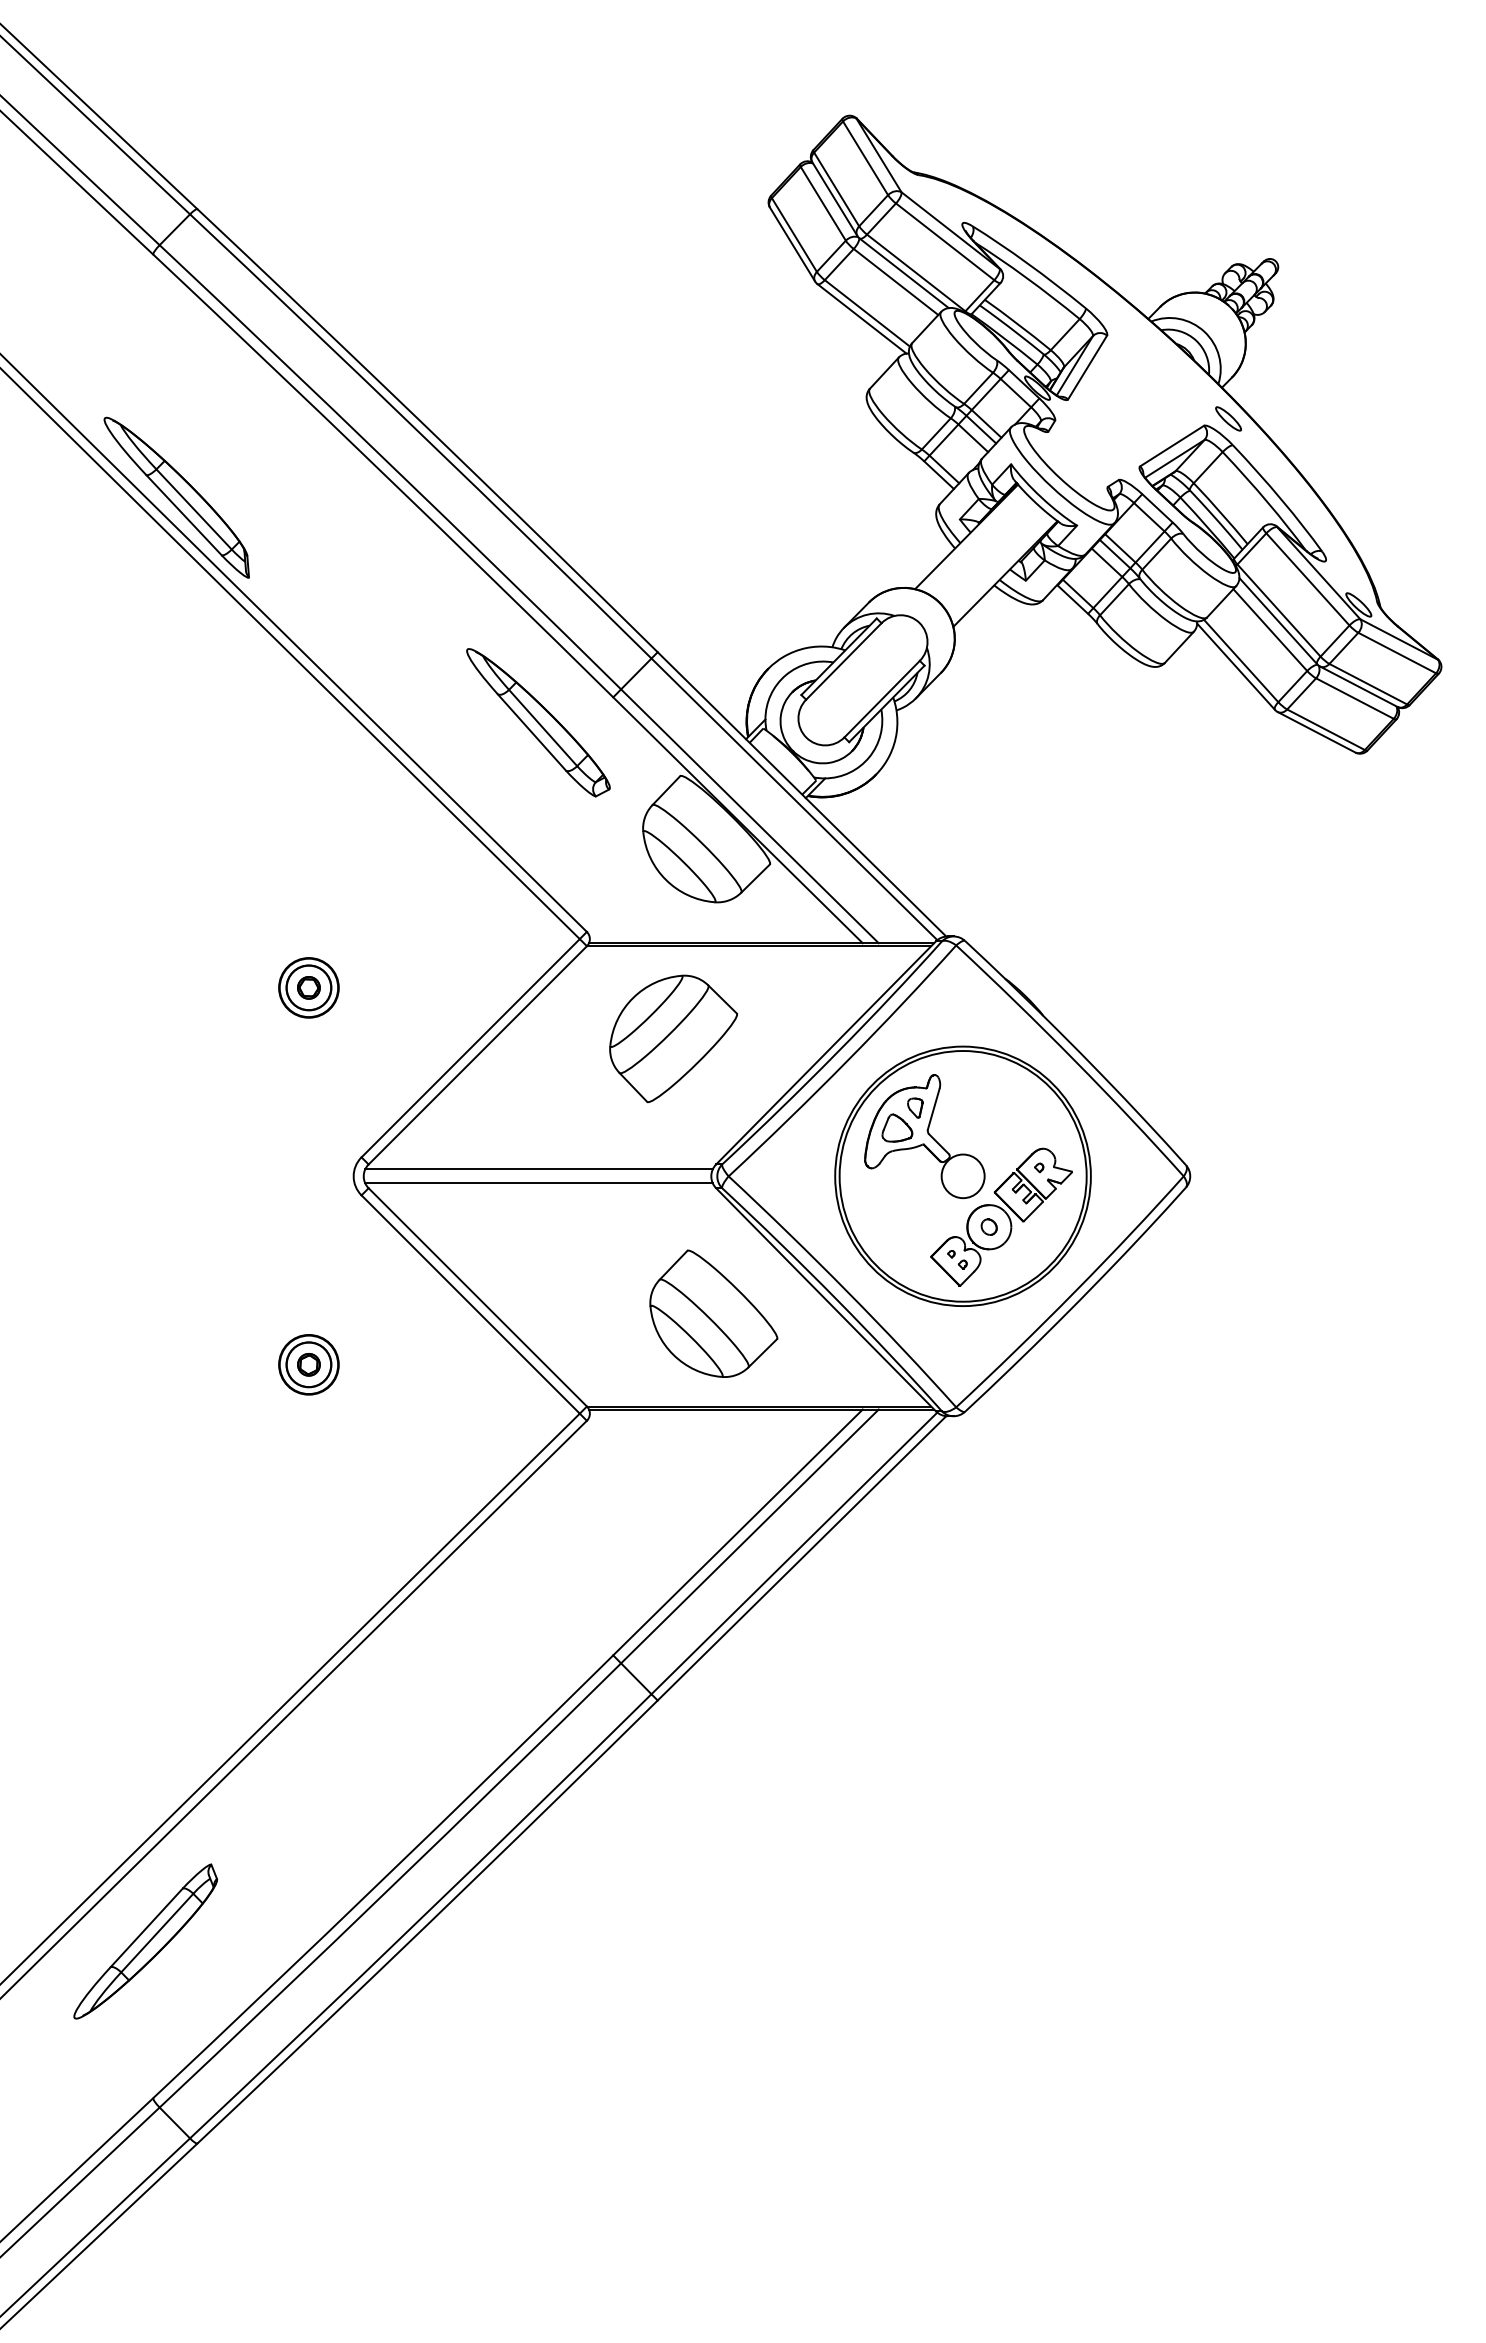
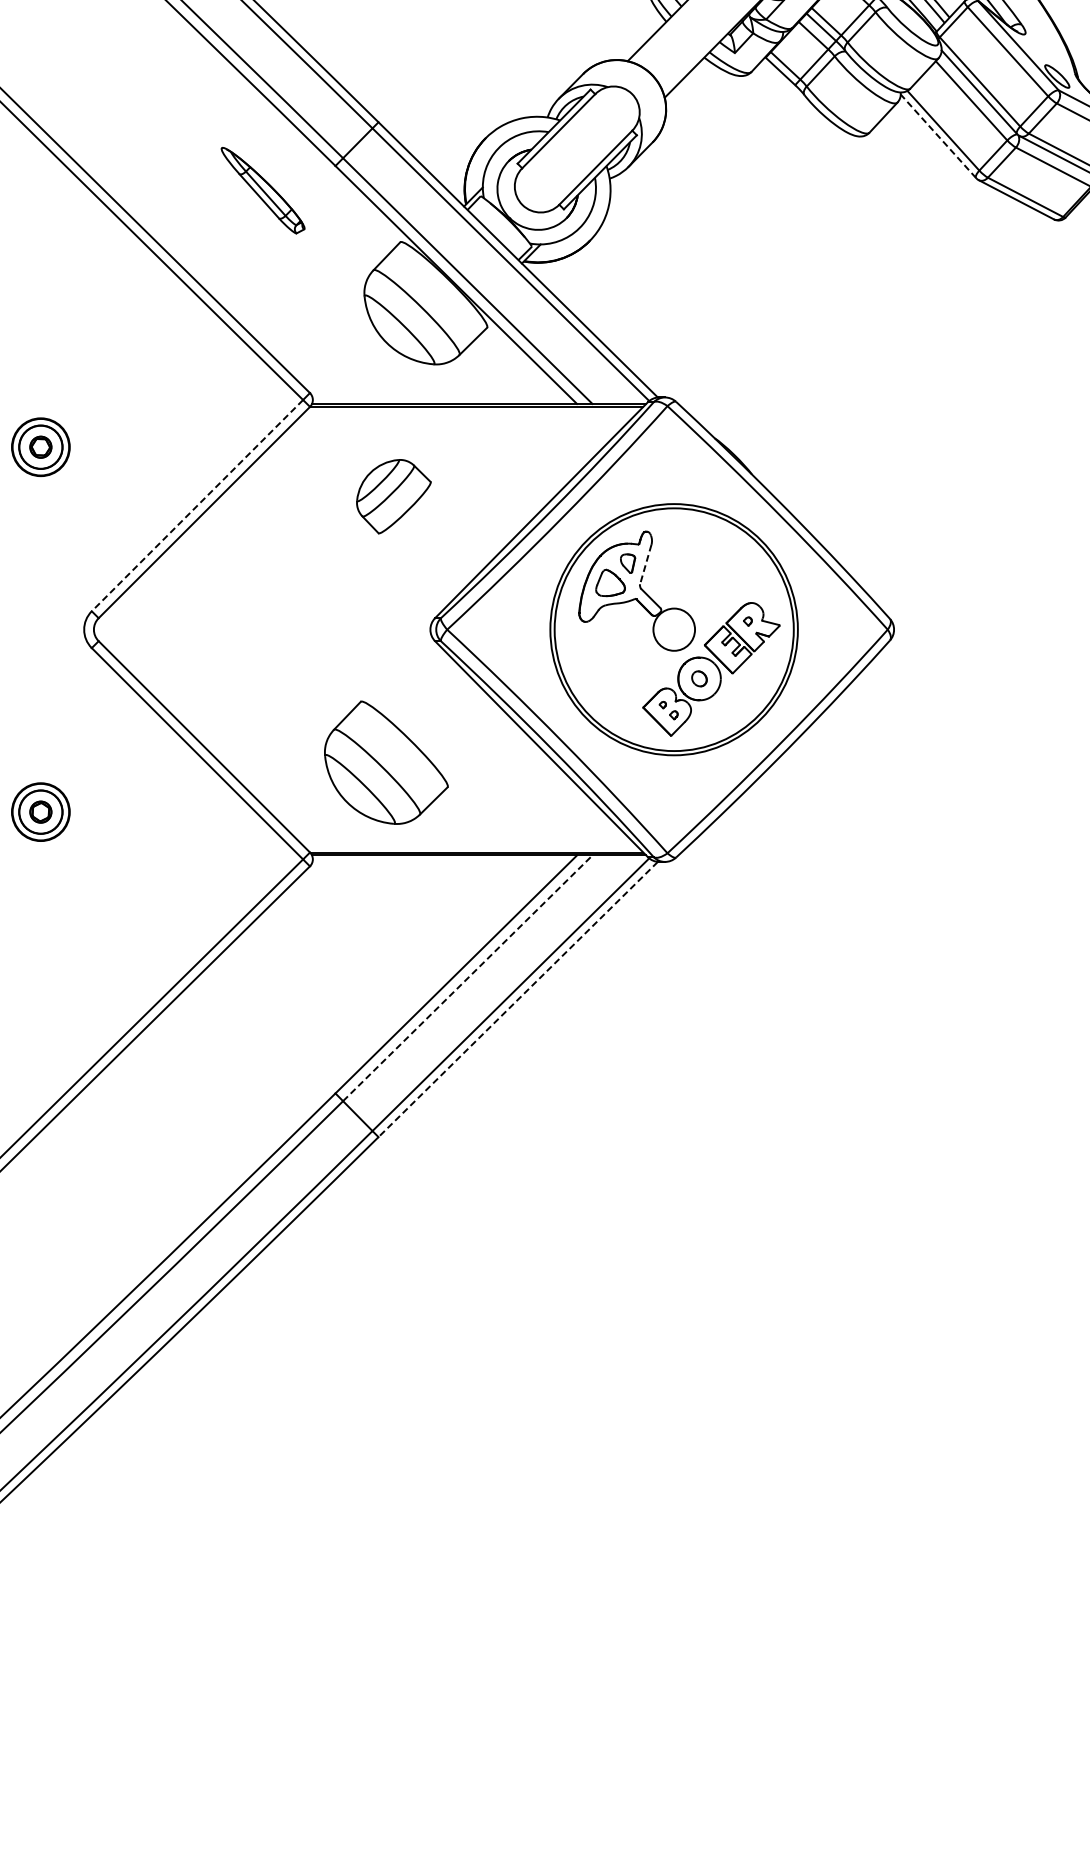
line: (1235, 666) -> (937, 136), solid -> dashed
part: (538, 722) -> (263, 190), size x0.6
part: (673, 1038) -> (393, 496), size x0.6
line: (470, 1048) -> (197, 505), solid -> dashed
line: (933, 1109) -> (645, 564), solid -> dashed
line: (538, 1169) -> (263, 623), removed
line: (538, 1183) -> (263, 636), removed
part: (713, 1313) -> (386, 762), moved
line: (749, 1536) -> (467, 978), solid -> dashed
line: (802, 1558) -> (518, 999), solid -> dashed

